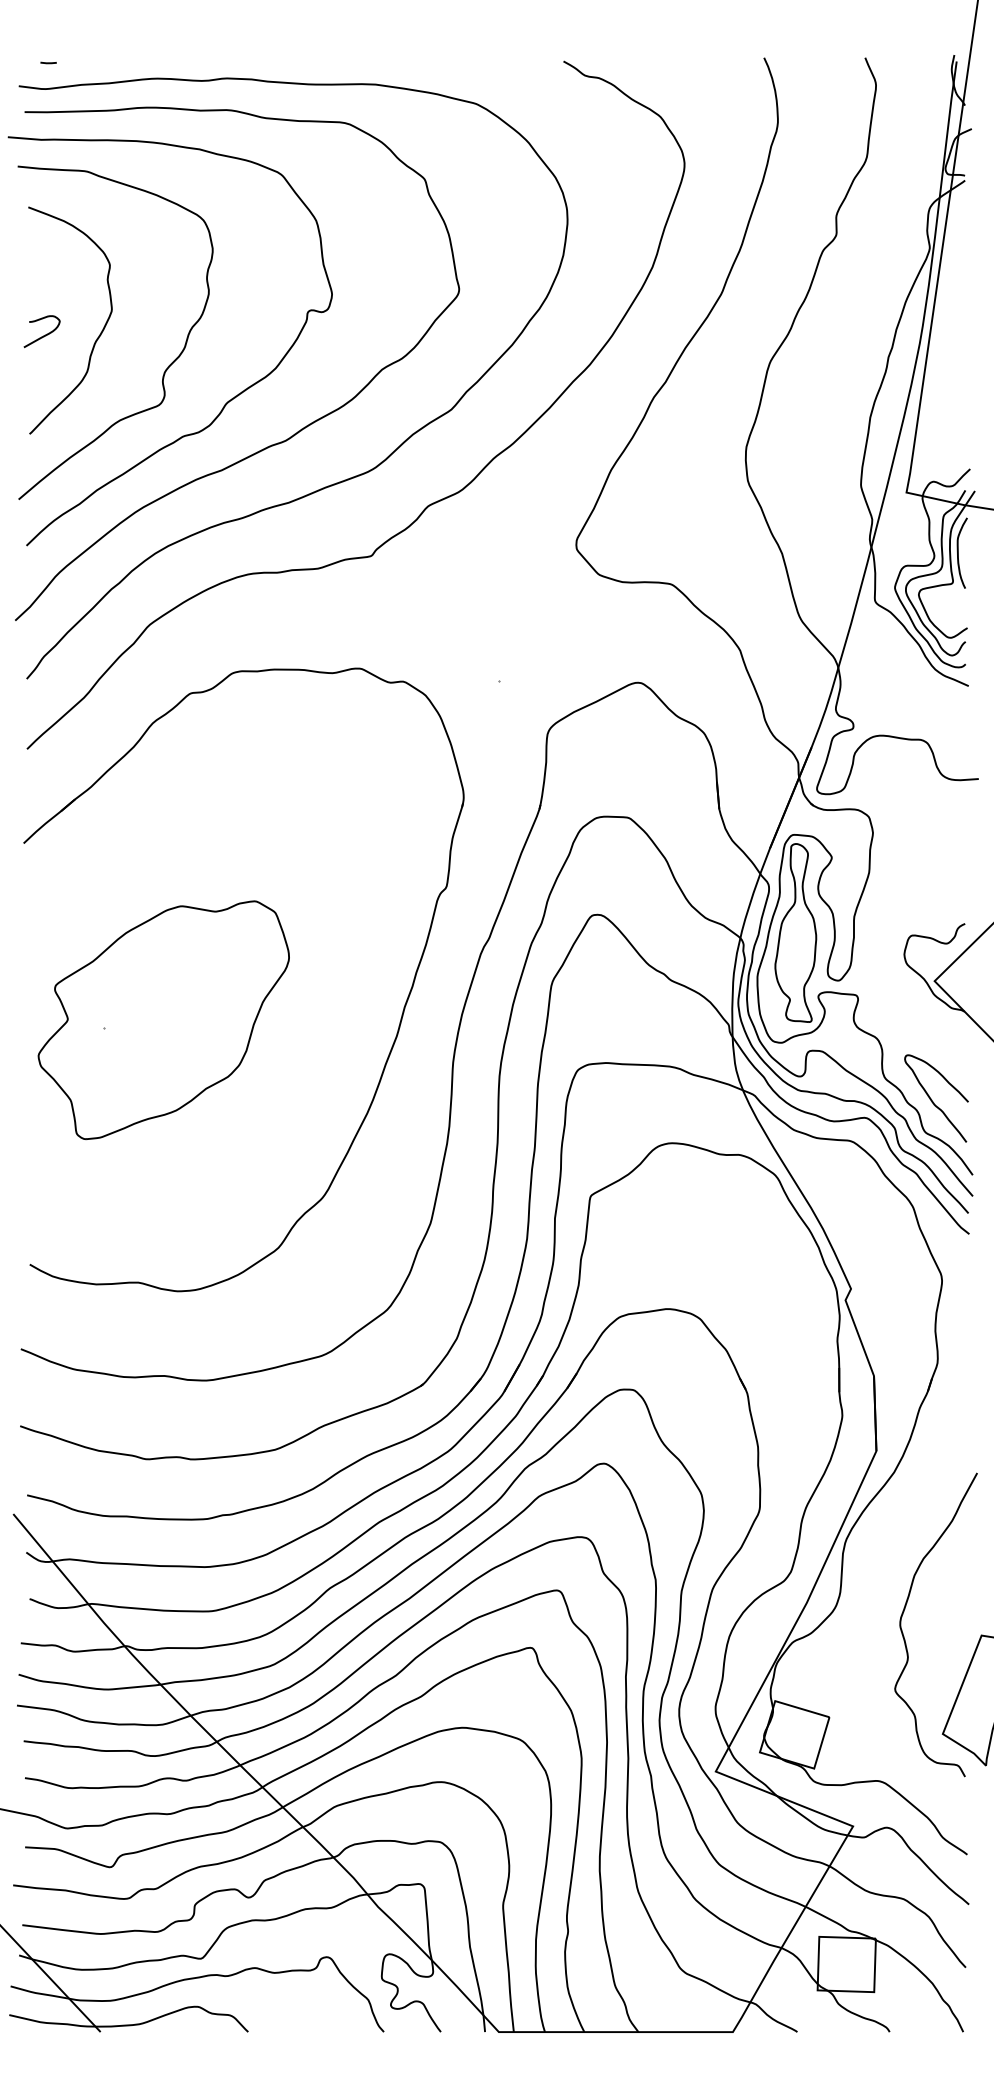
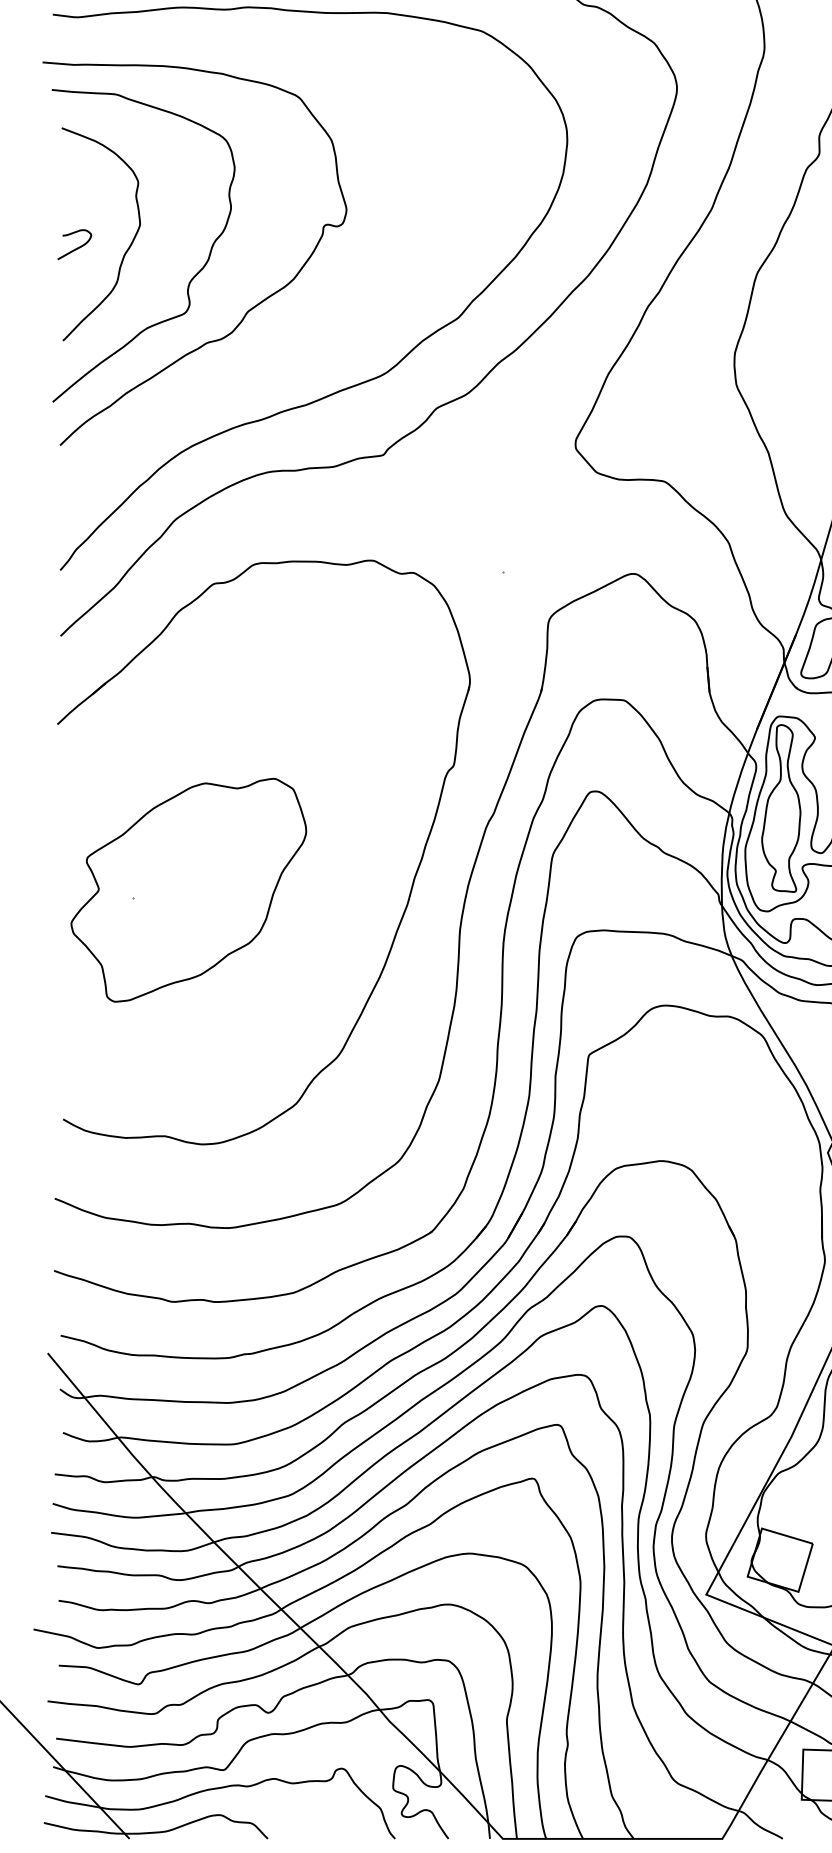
curve: (271, 444) -> (289, 350), removed

